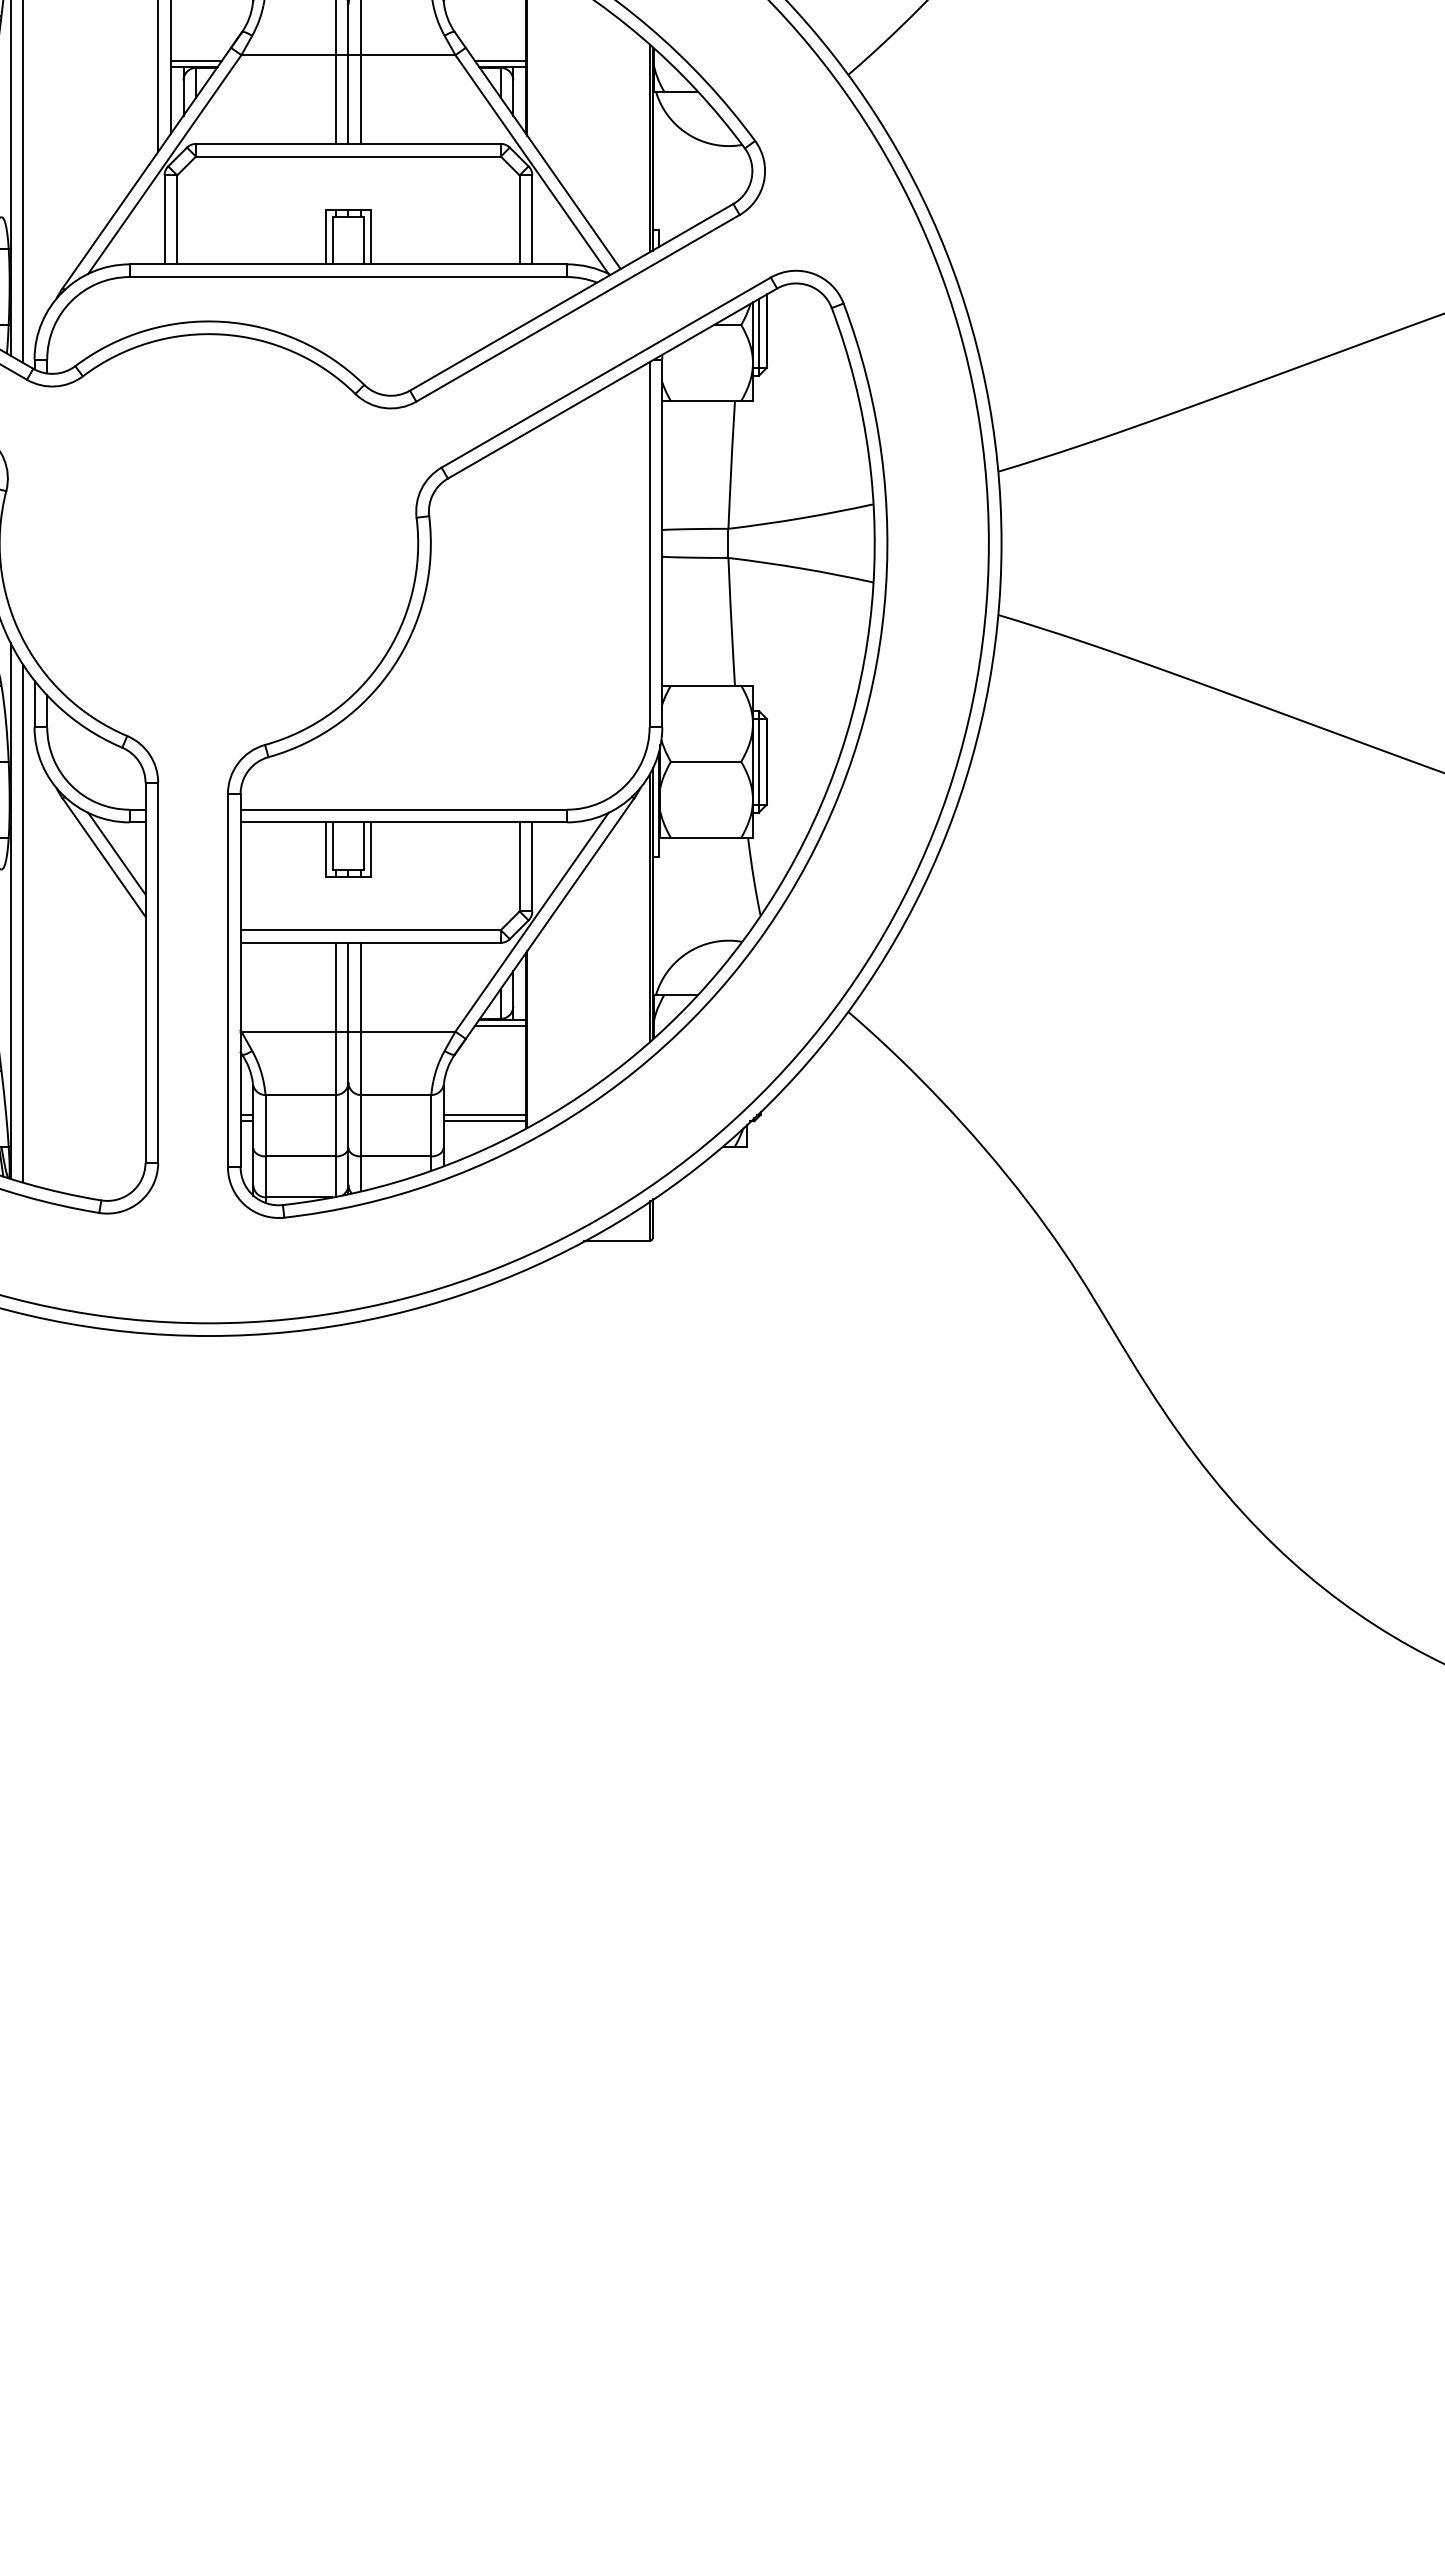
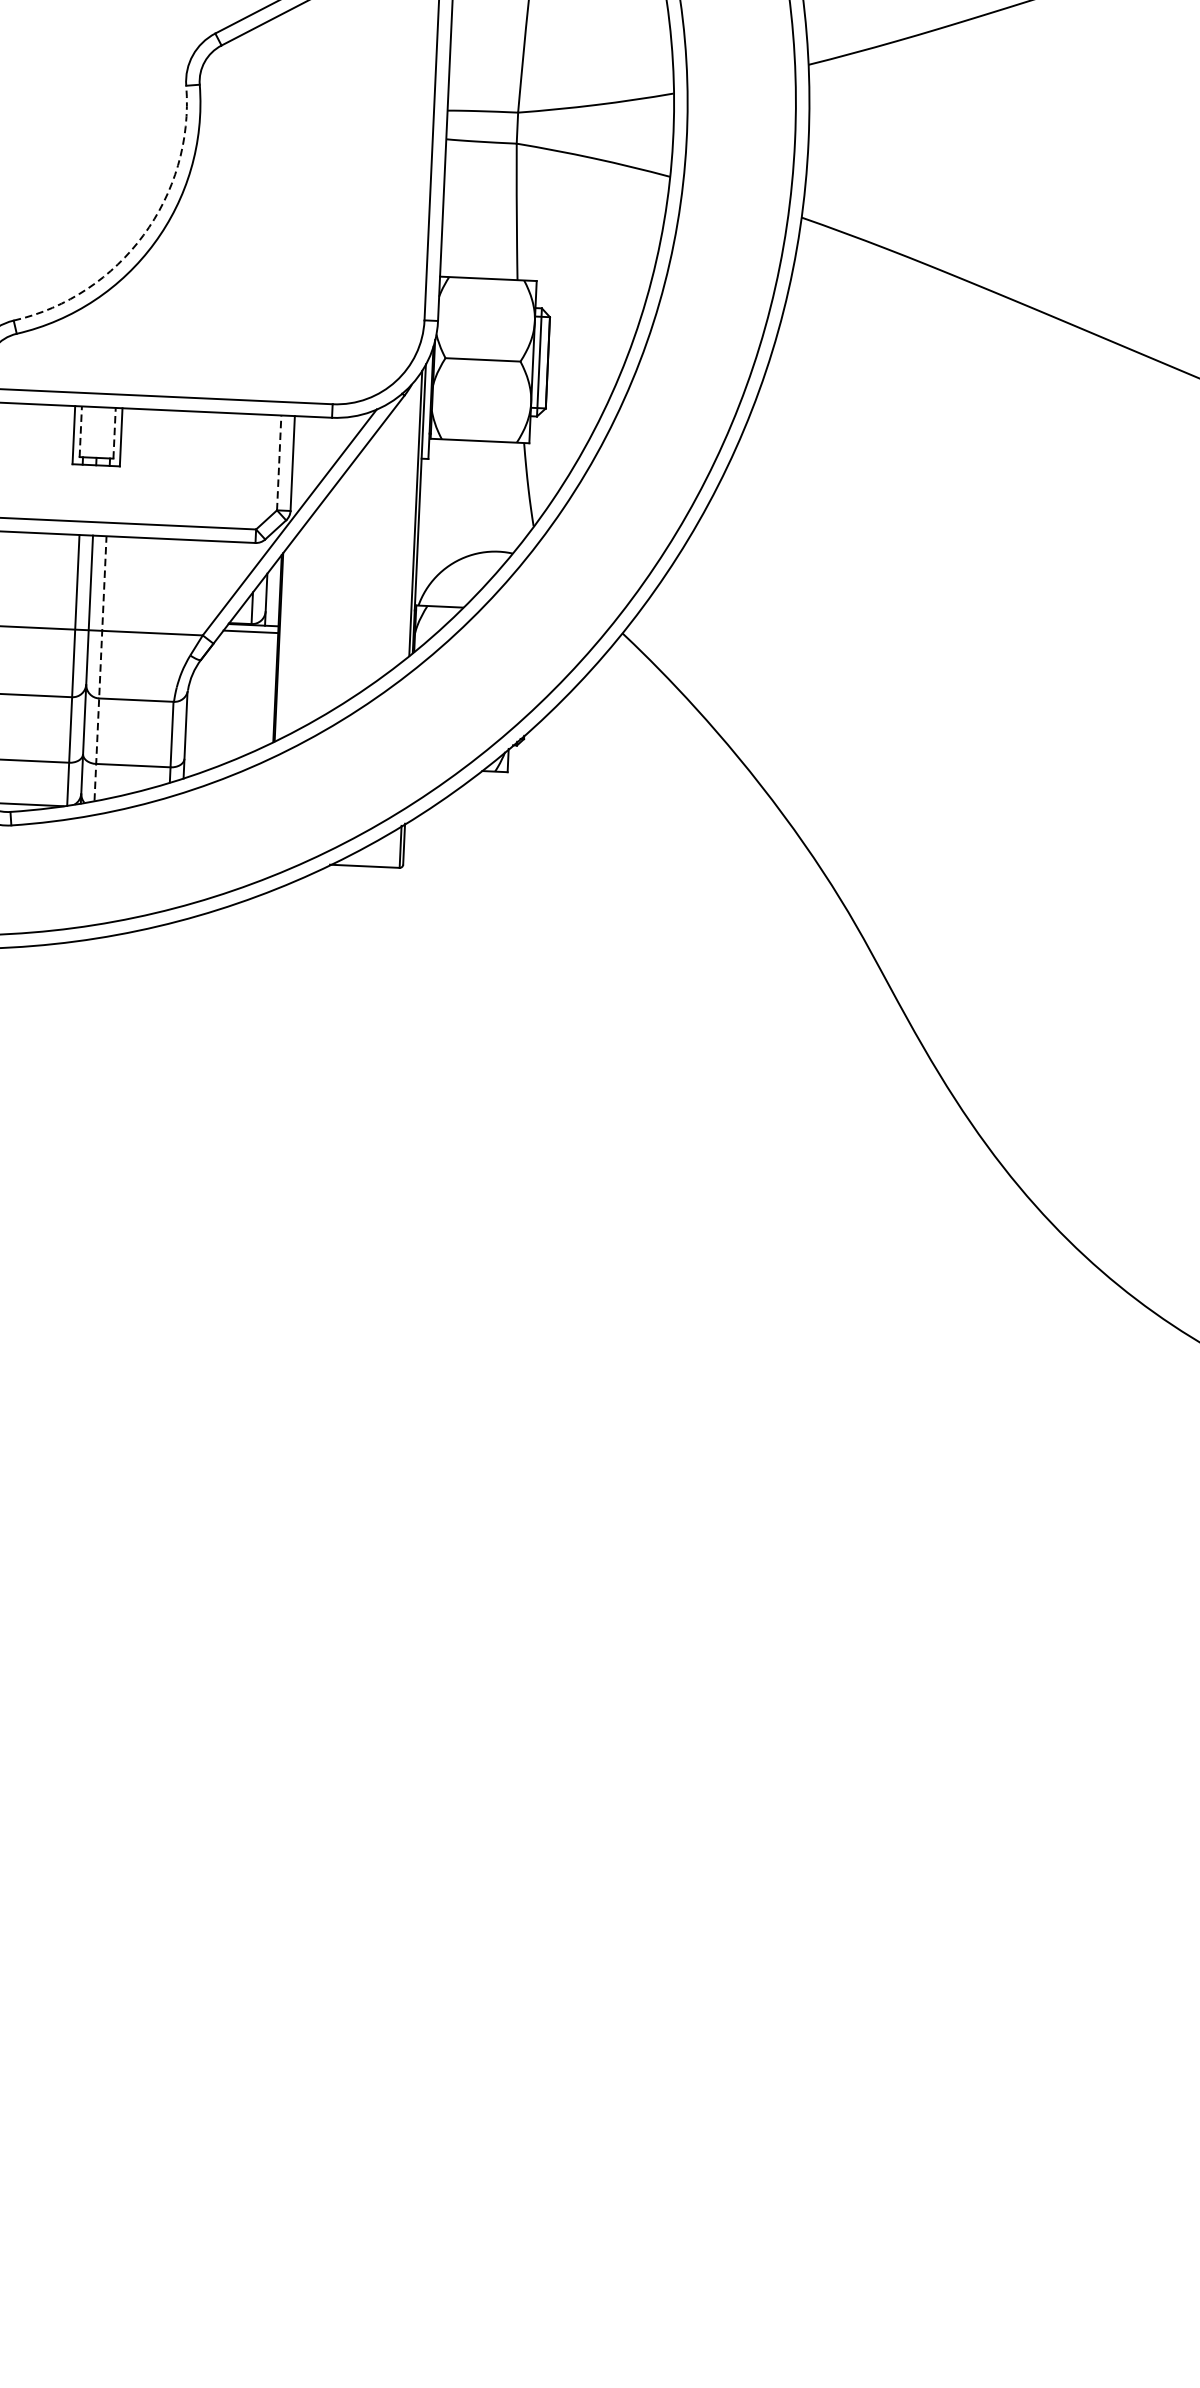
arc: (383, 659) -> (144, 235), solid -> dashed
line: (332, 846) -> (80, 432), solid -> dashed
line: (364, 846) -> (114, 433), solid -> dashed
line: (519, 866) -> (279, 462), solid -> dashed
line: (361, 1066) -> (100, 668), solid -> dashed
line: (484, 1115) -> (229, 726), removed
line: (484, 1121) -> (229, 732), removed

